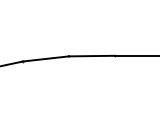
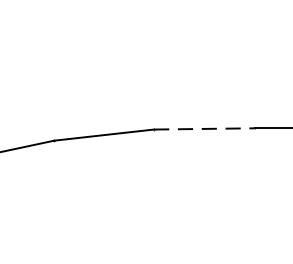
line: (92, 56) -> (205, 129), solid -> dashed

